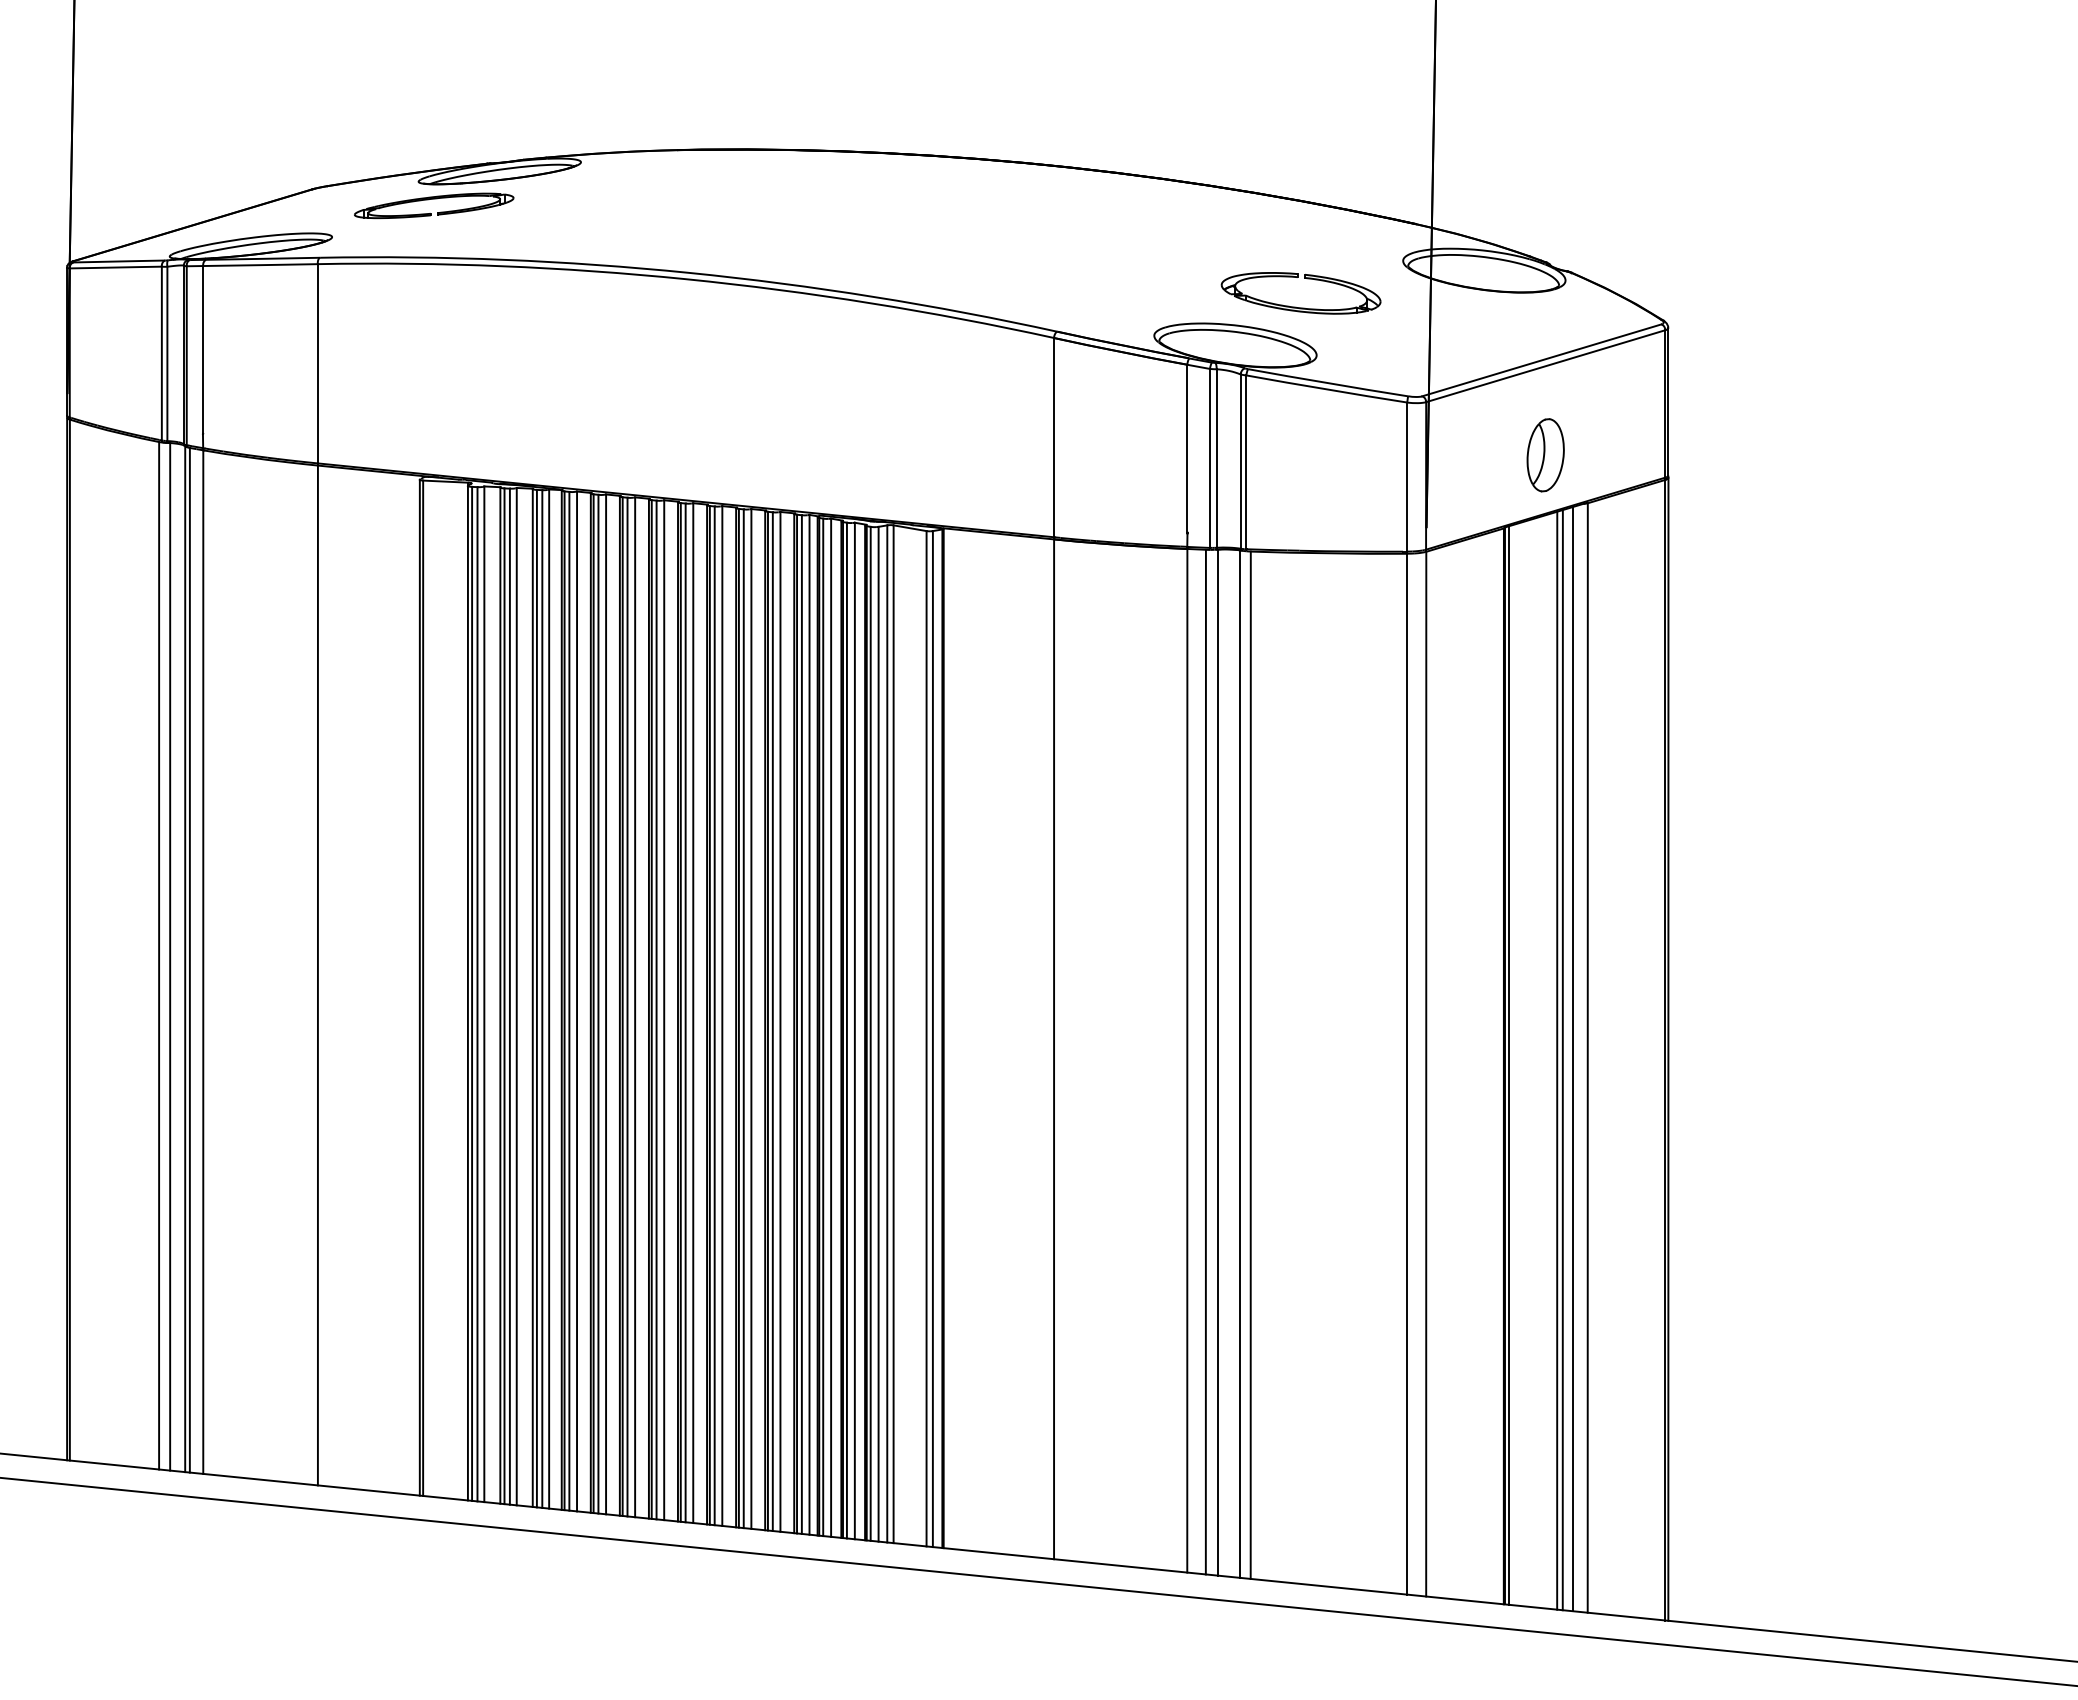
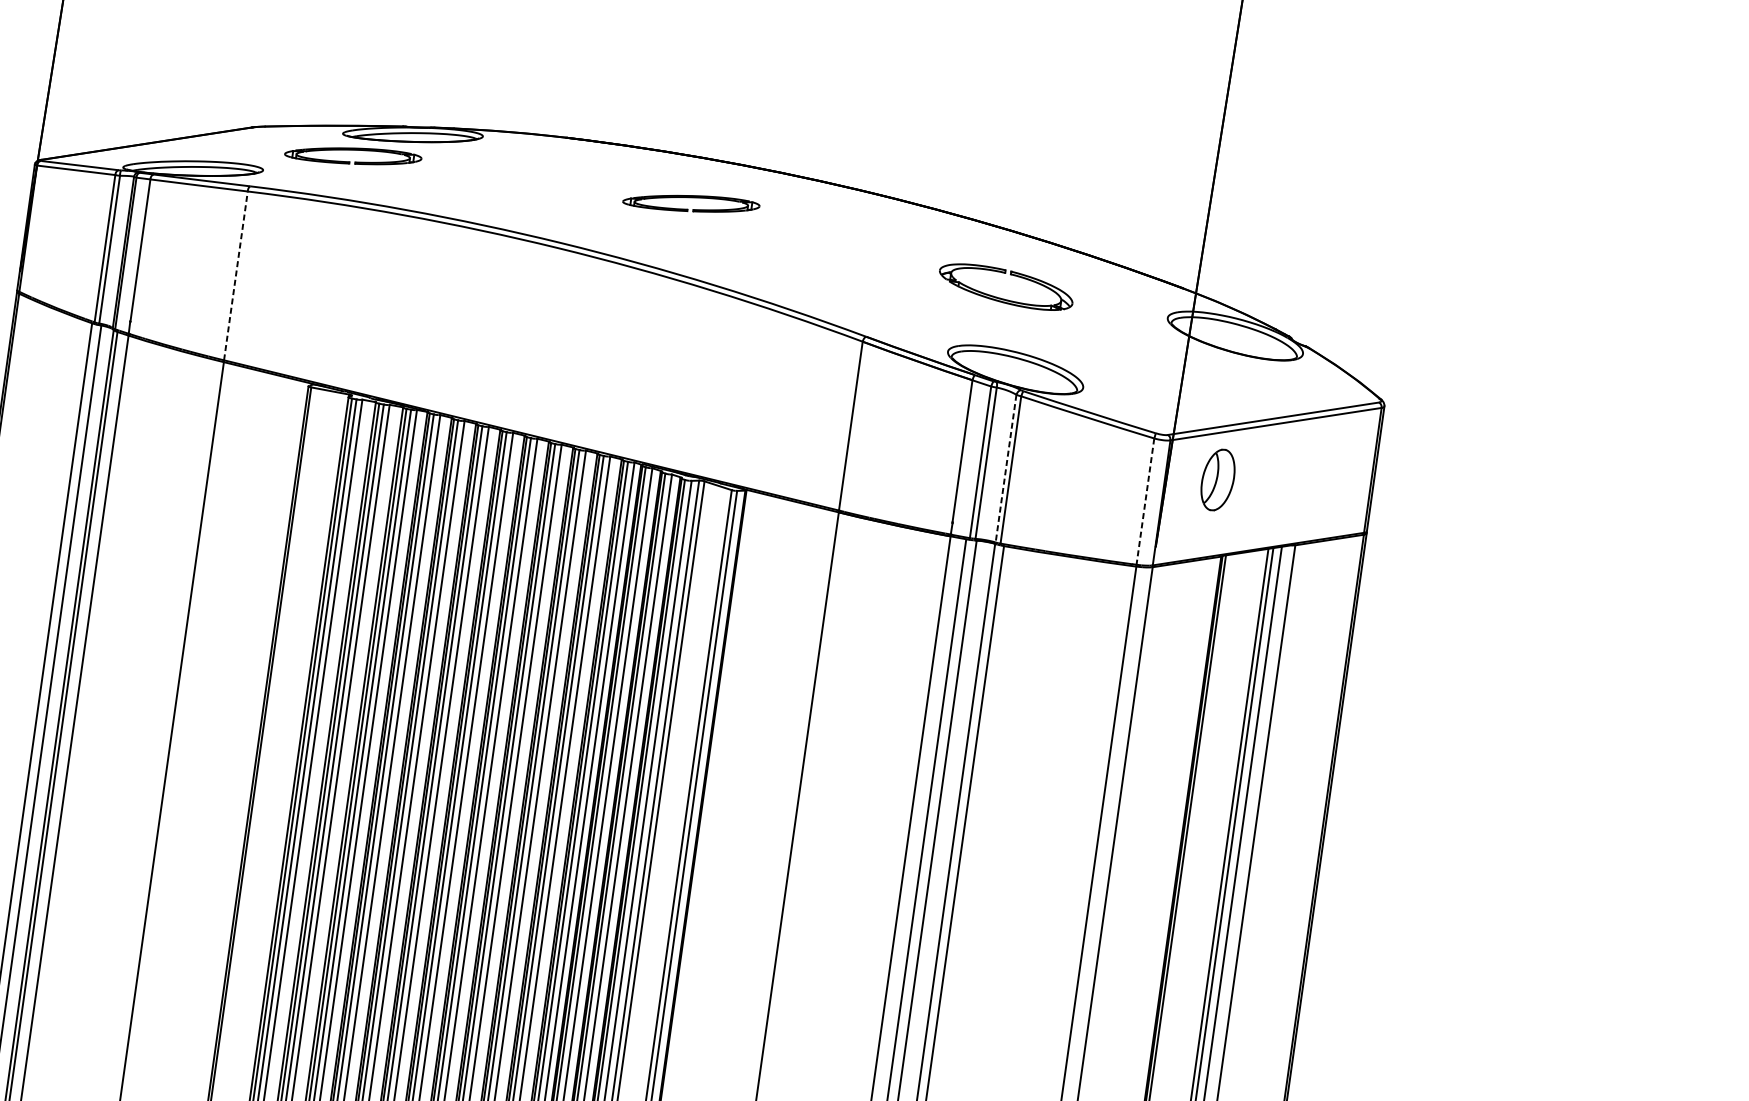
part: (833, 205) -> (691, 203), added
part: (1296, 306) -> (1000, 297), moved
line: (317, 363) -> (235, 275), solid -> dashed
part: (1545, 455) -> (1217, 480), moved
line: (1240, 462) -> (1005, 469), solid -> dashed
line: (1407, 477) -> (1145, 502), solid -> dashed

